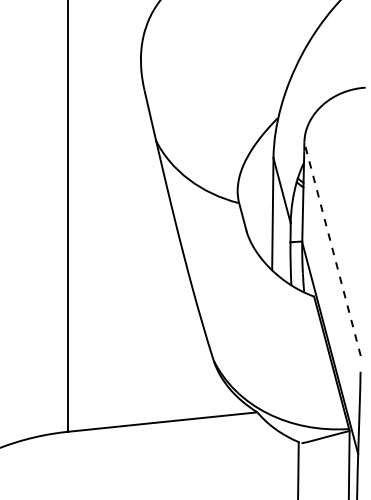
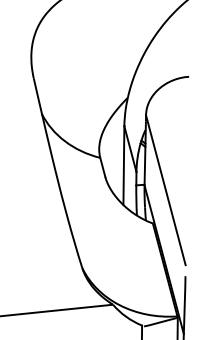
line: (332, 248) -> (165, 189), dashed -> solid

